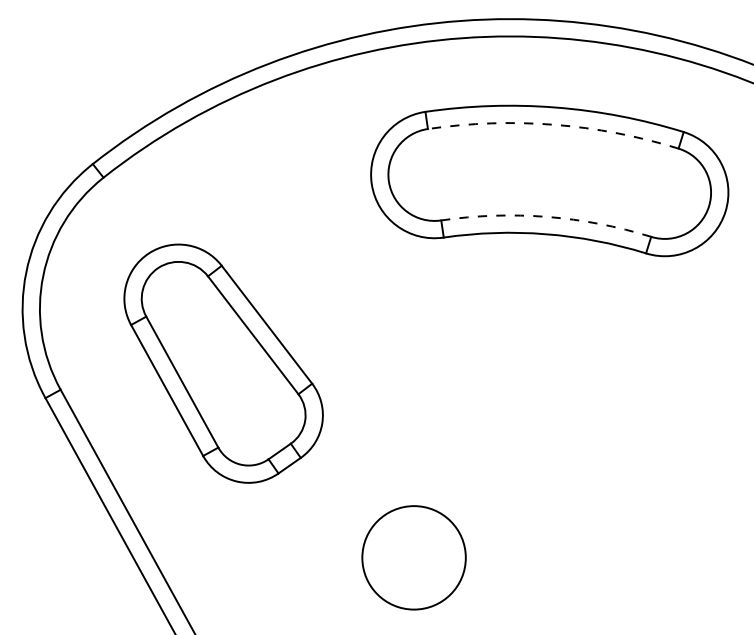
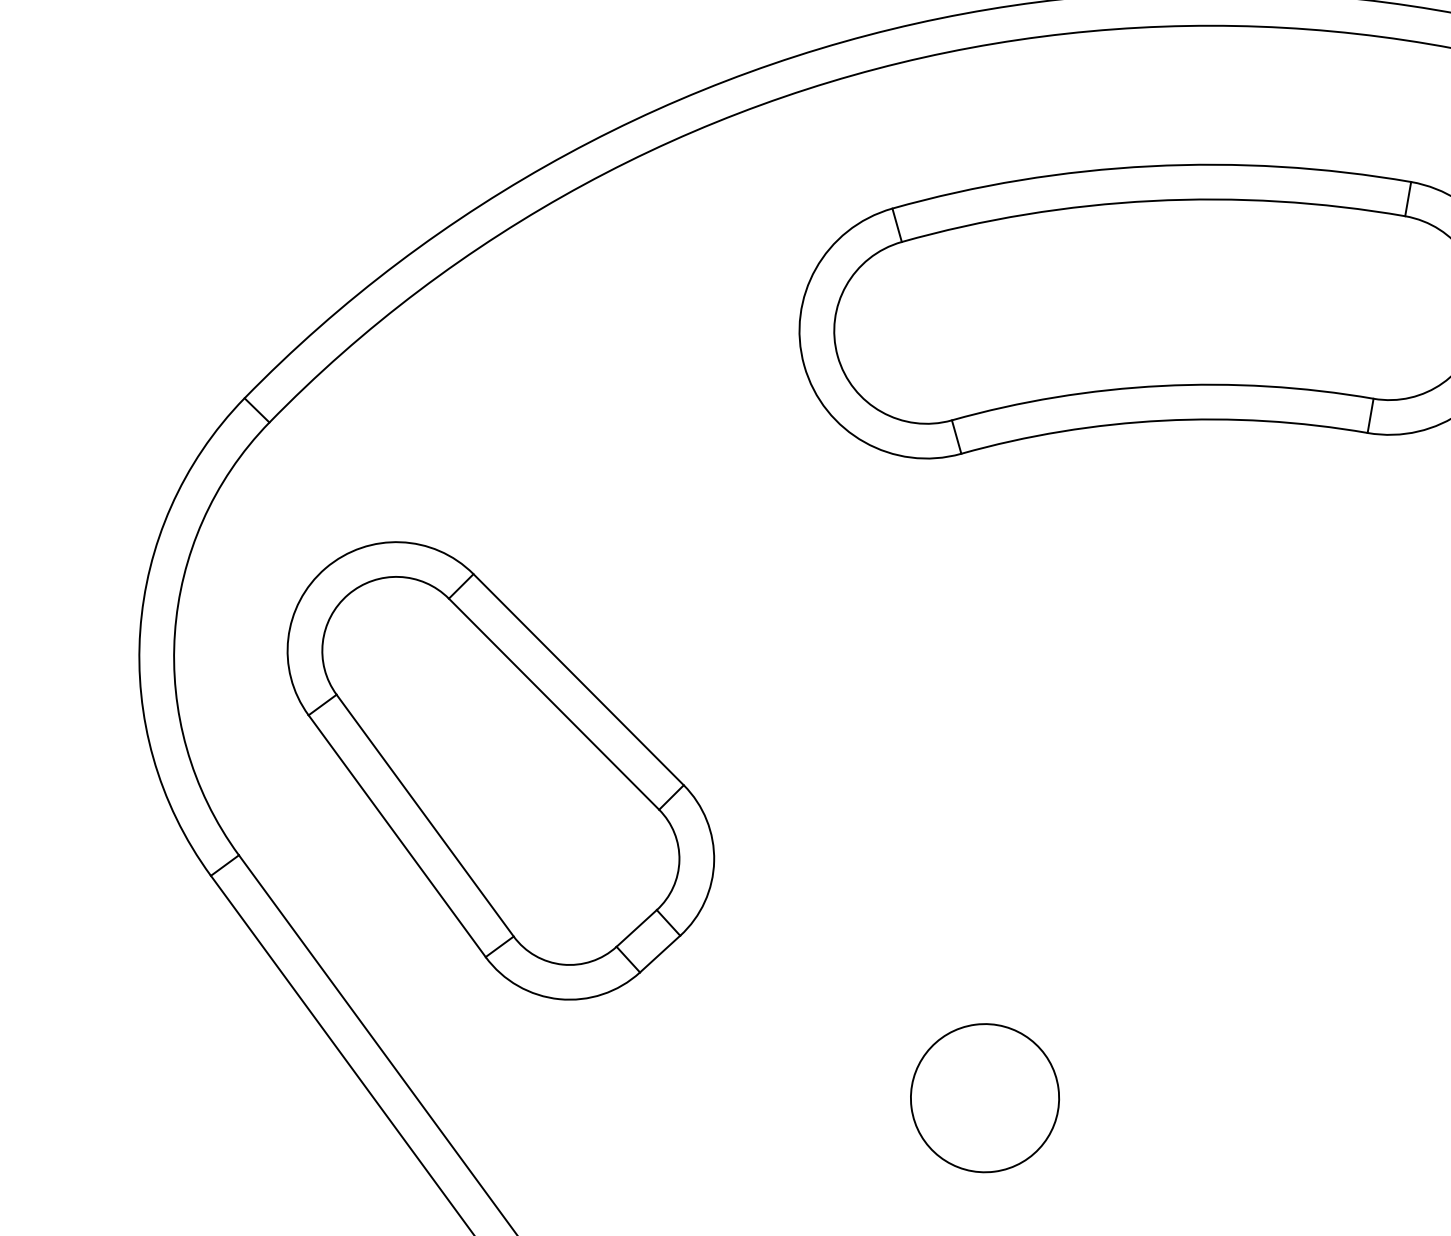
arc: (554, 124) -> (1152, 200), dashed -> solid
arc: (547, 216) -> (1162, 385), dashed -> solid
part: (223, 363) -> (502, 767), moved
circle: (414, 557) -> (985, 1097), size x0.71

